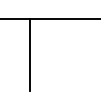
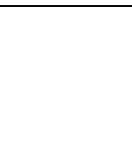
line: (29, 54) -> (33, 65), removed

